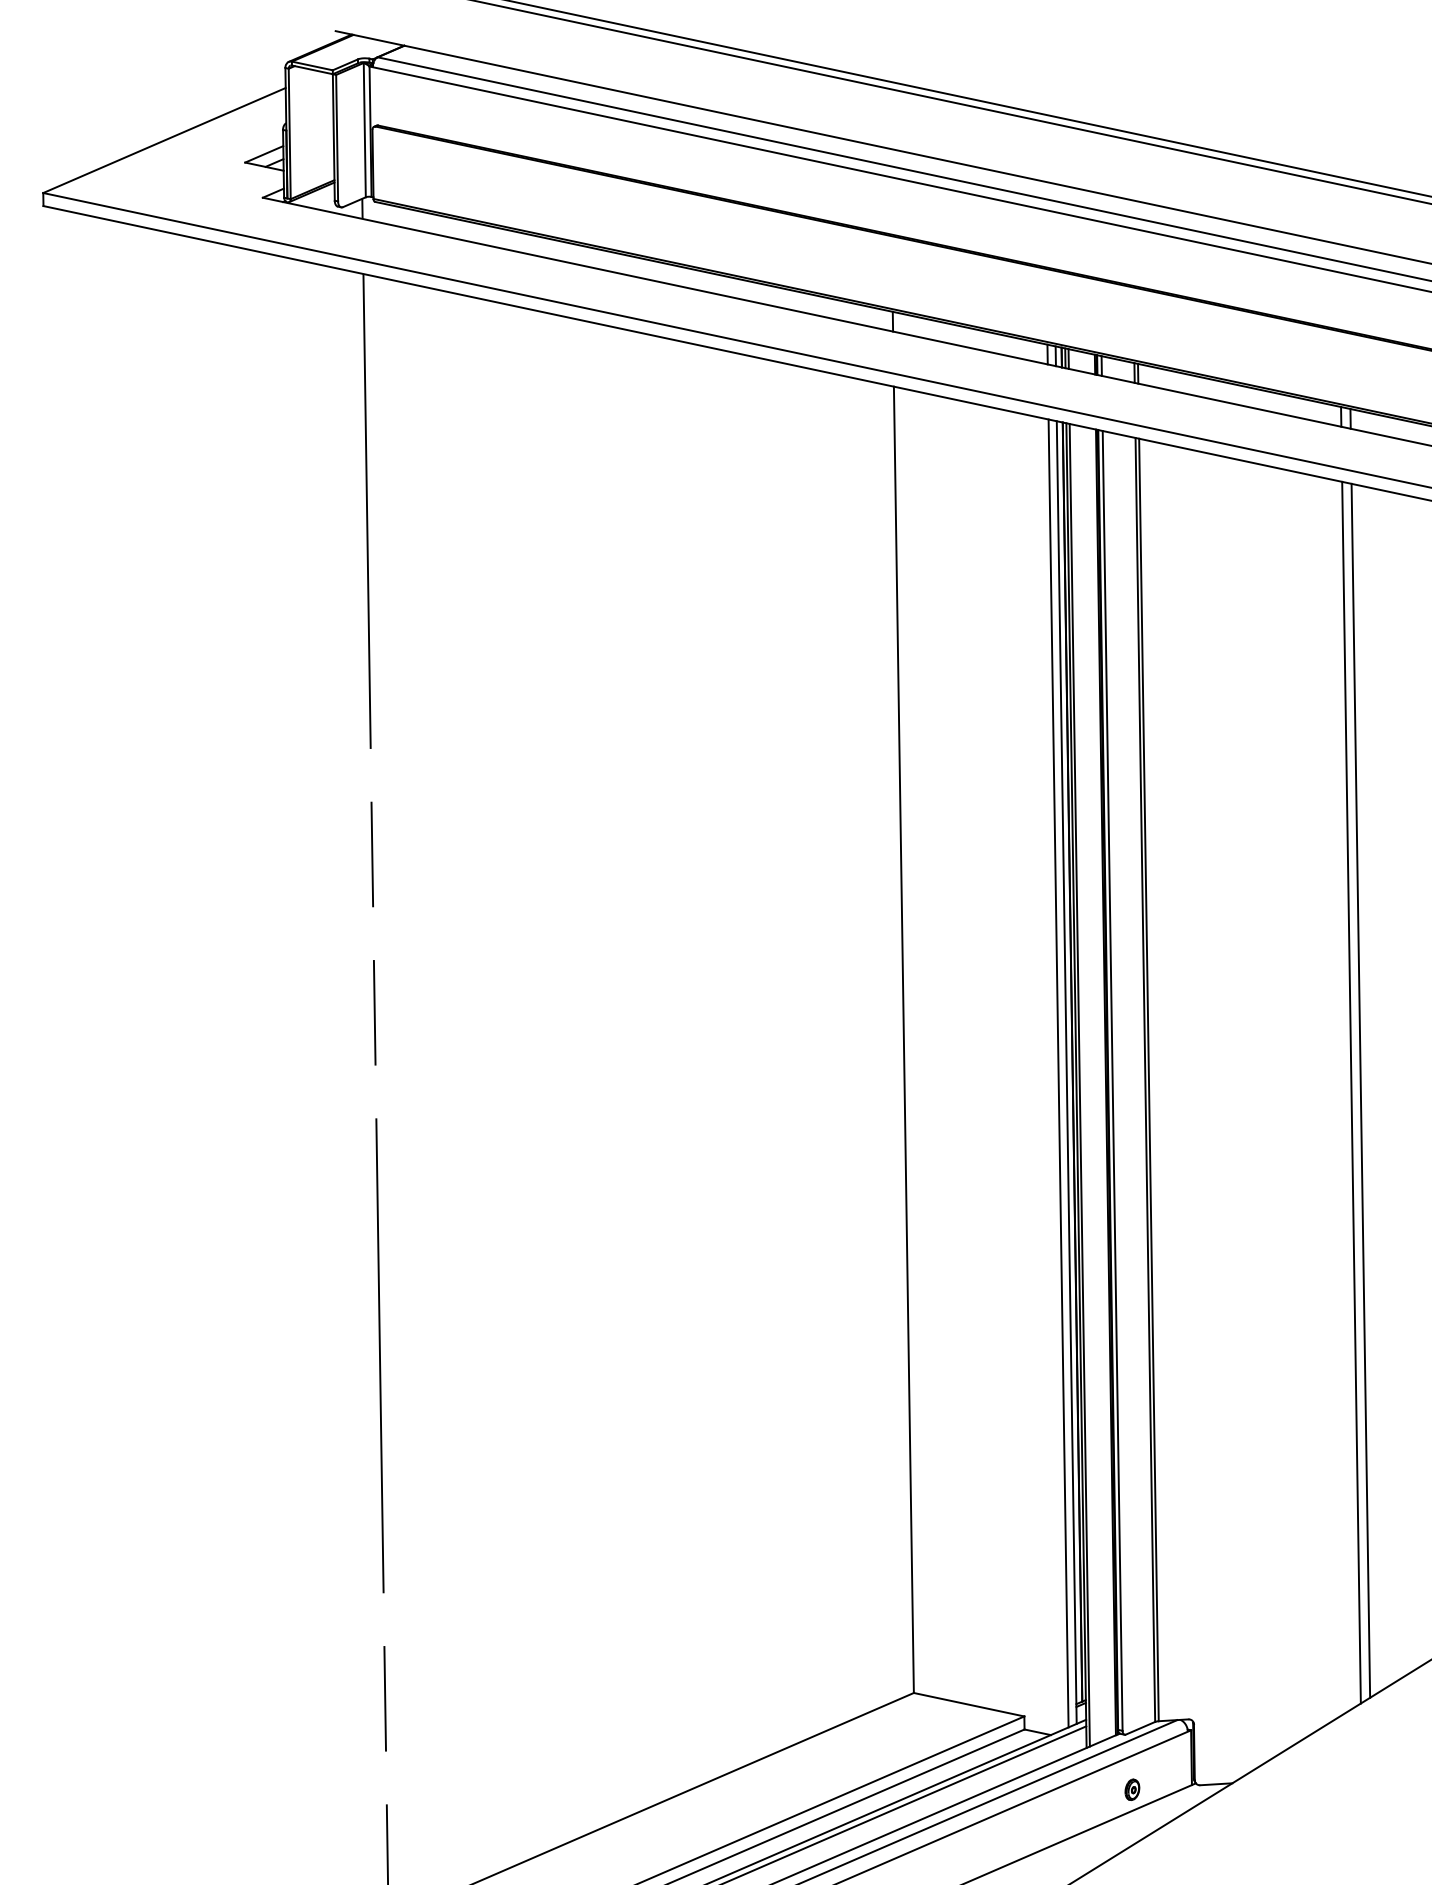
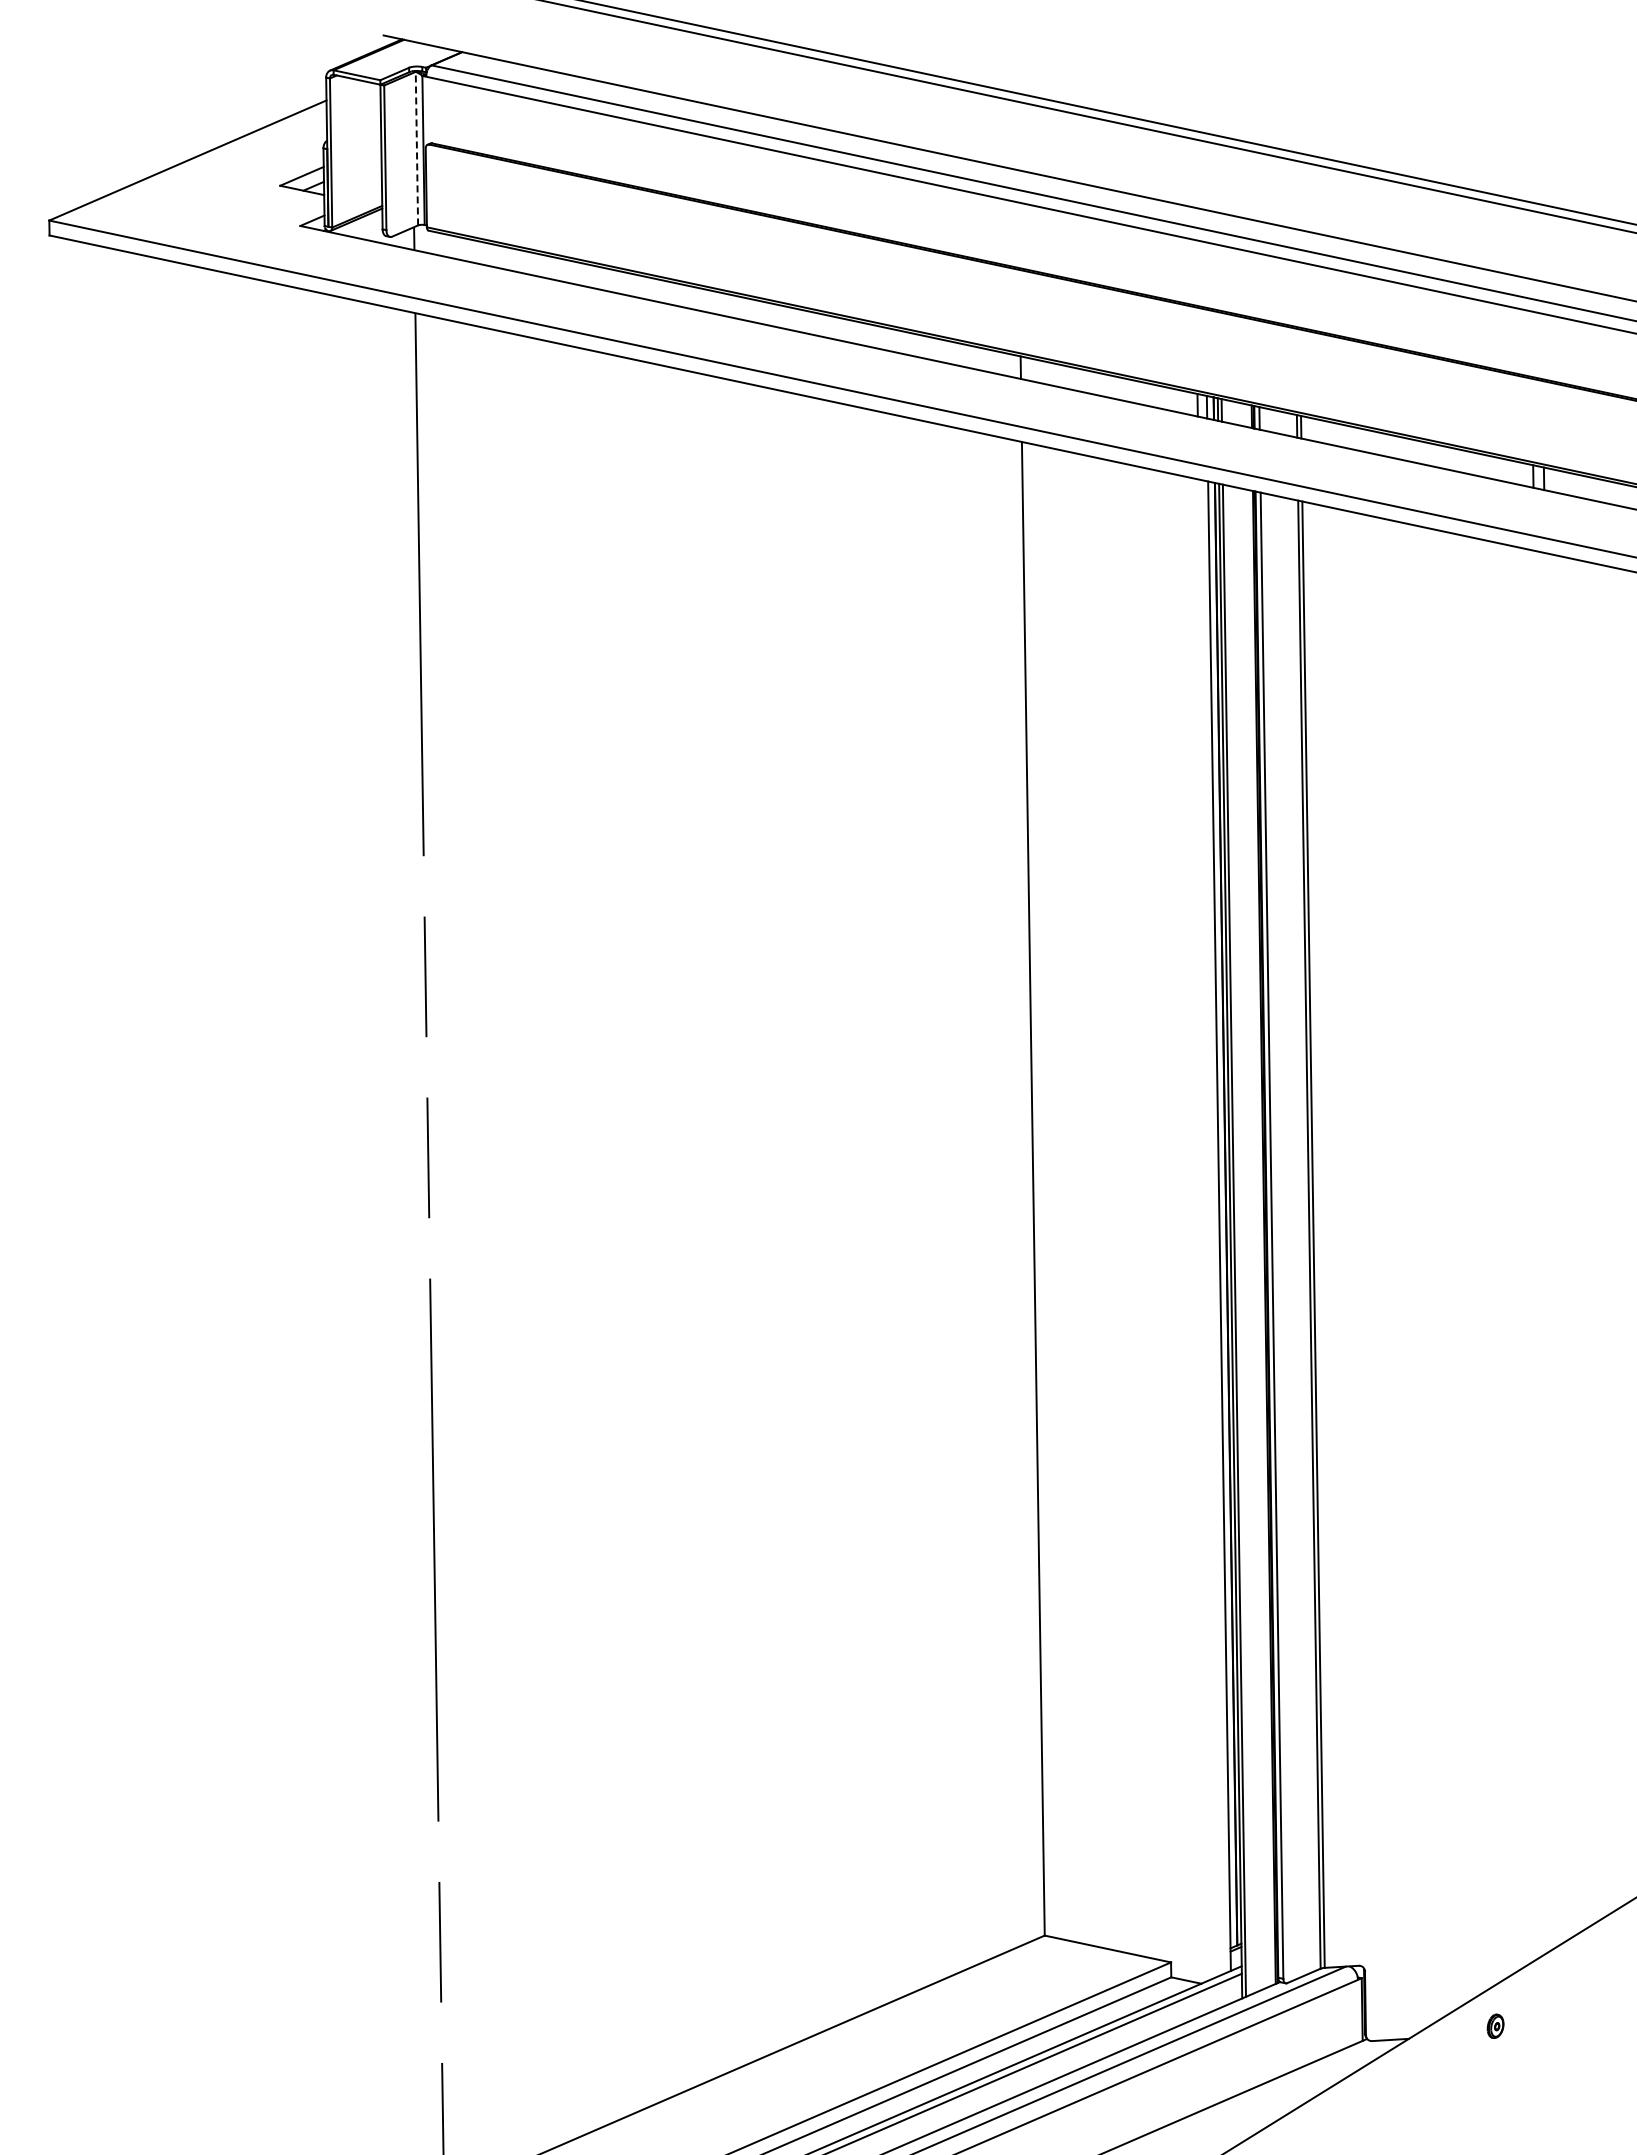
line: (364, 129) -> (416, 148), solid -> dashed
line: (1057, 1072) -> (1209, 1226), removed
line: (1360, 1091) -> (1555, 1247), removed
line: (1350, 1092) -> (1544, 1248), removed
part: (1132, 1789) -> (1495, 2025), moved

